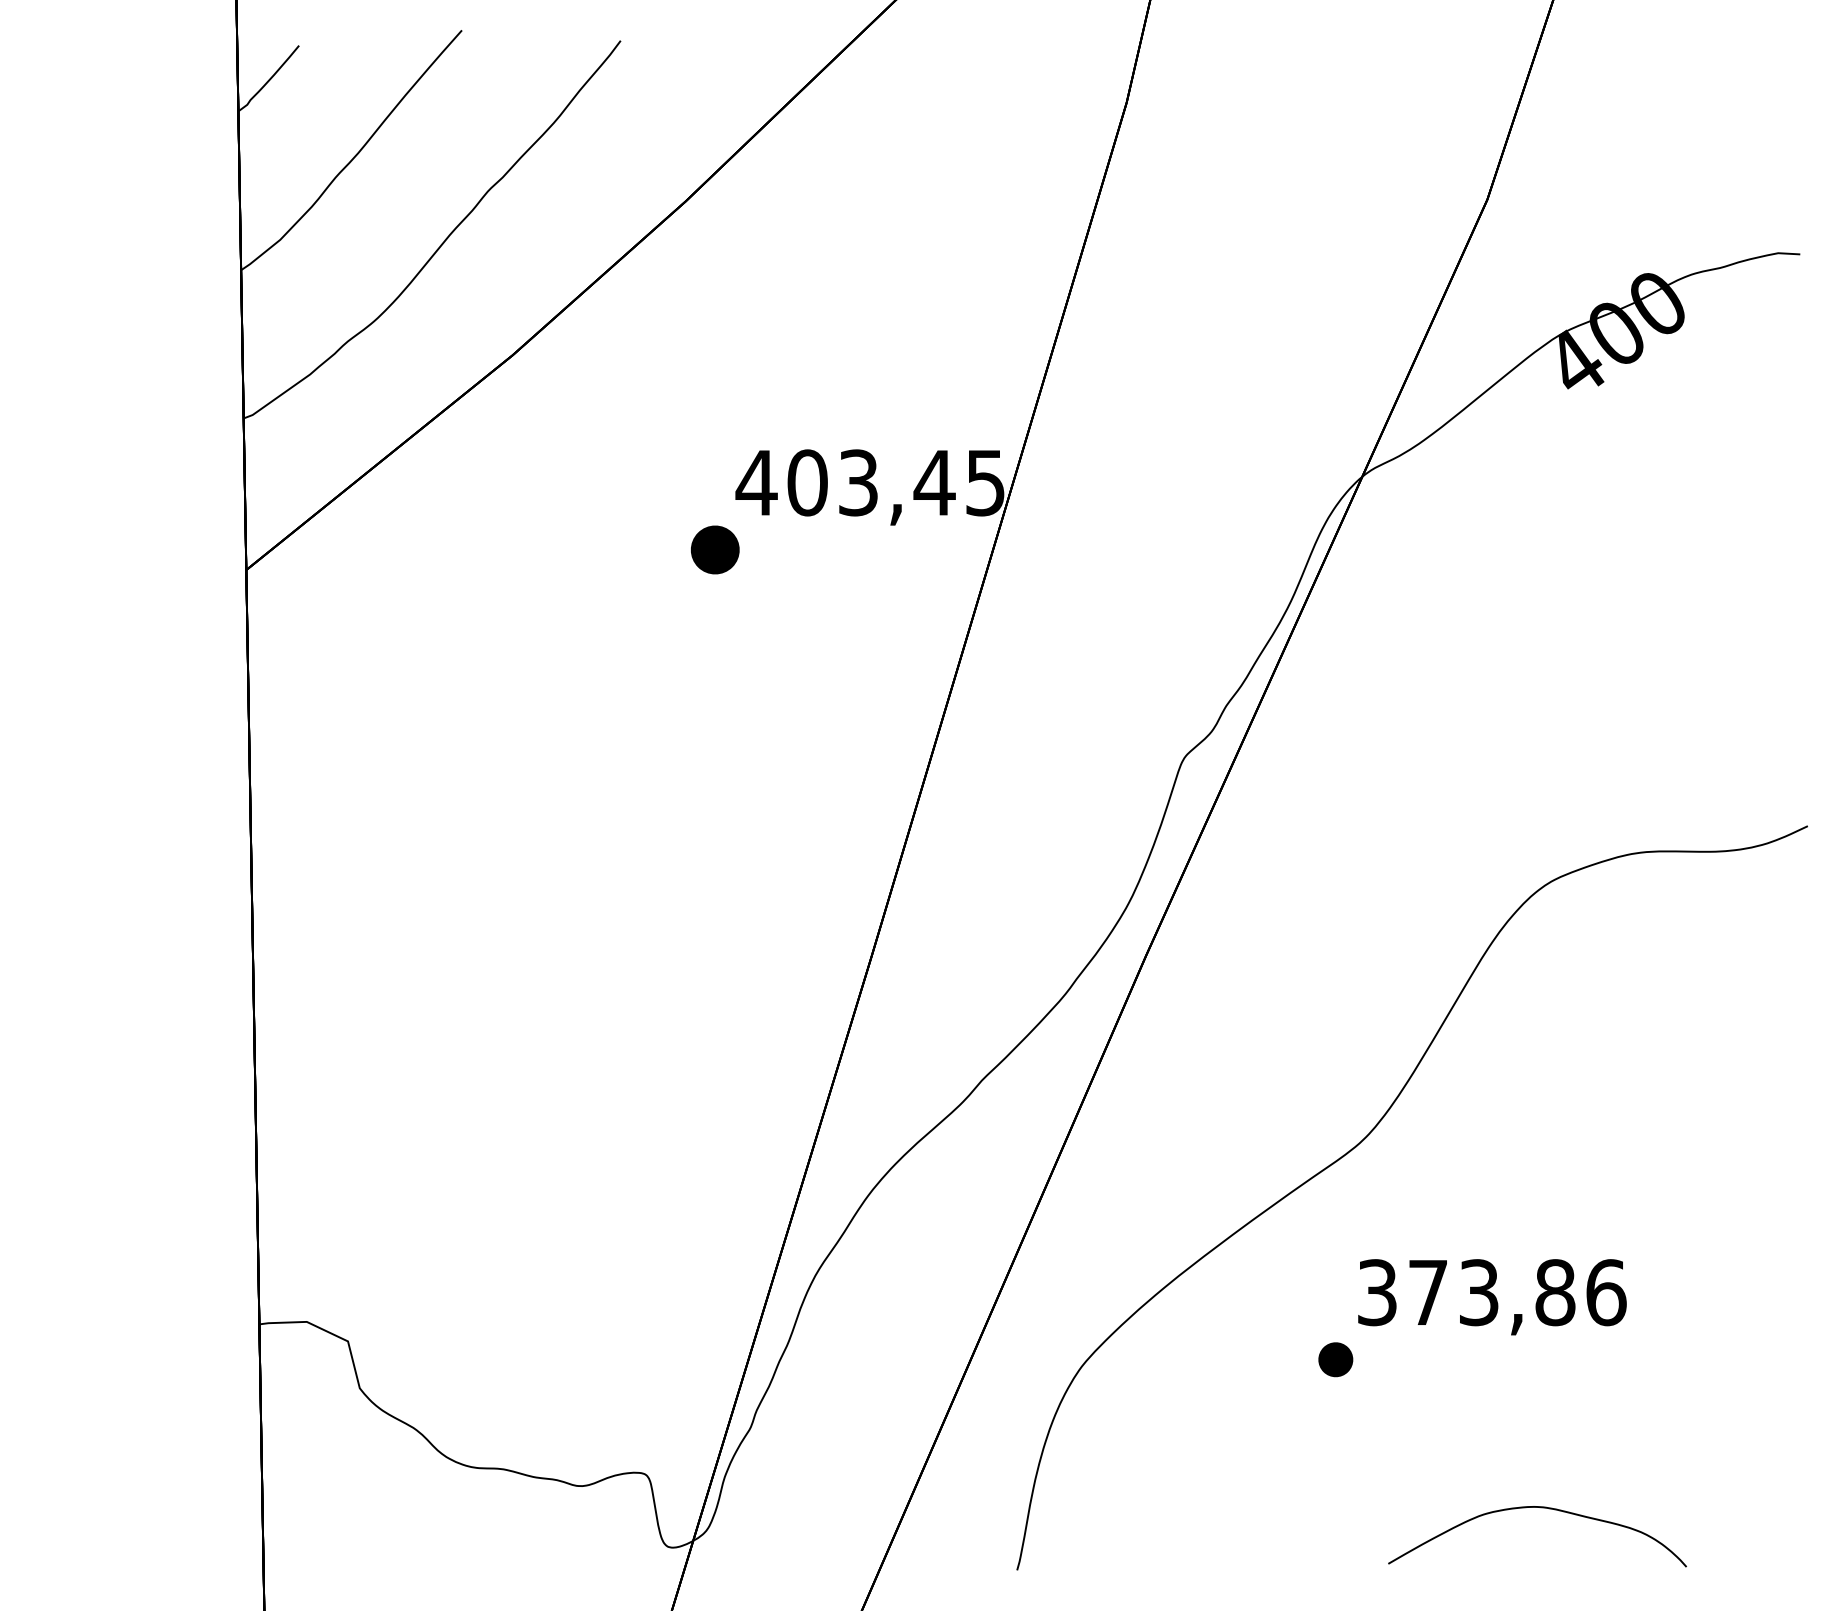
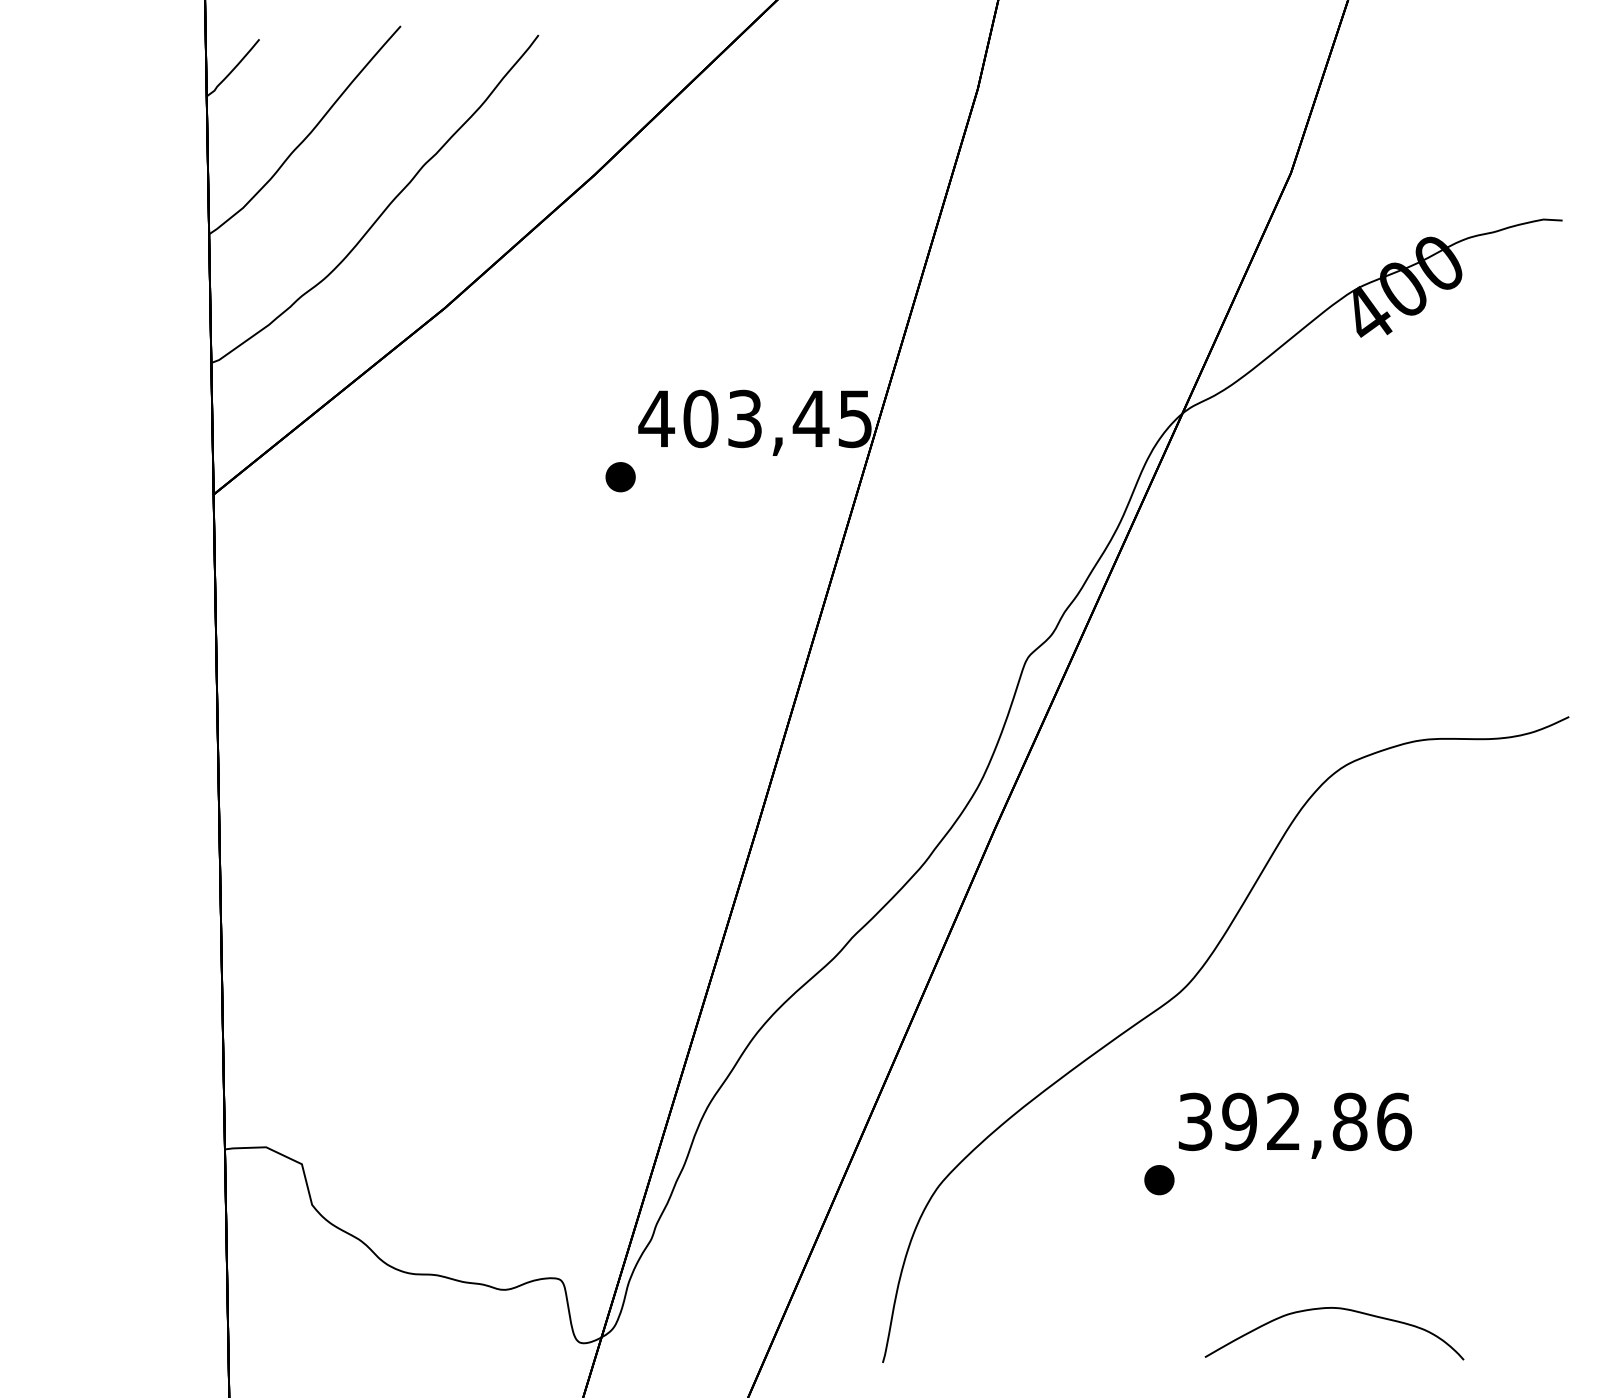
part: (714, 549) -> (620, 476), size x0.71
text: (1453, 1292) -> (1261, 1121), 373,86 -> 392,86

